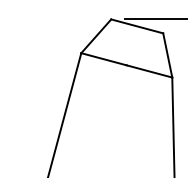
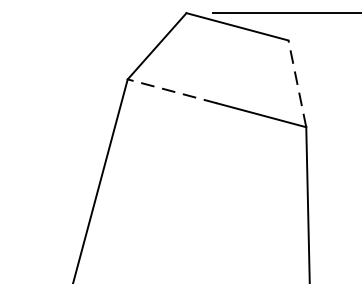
line: (167, 55) -> (296, 83), solid -> dashed
line: (104, 59) -> (173, 91), solid -> dashed

